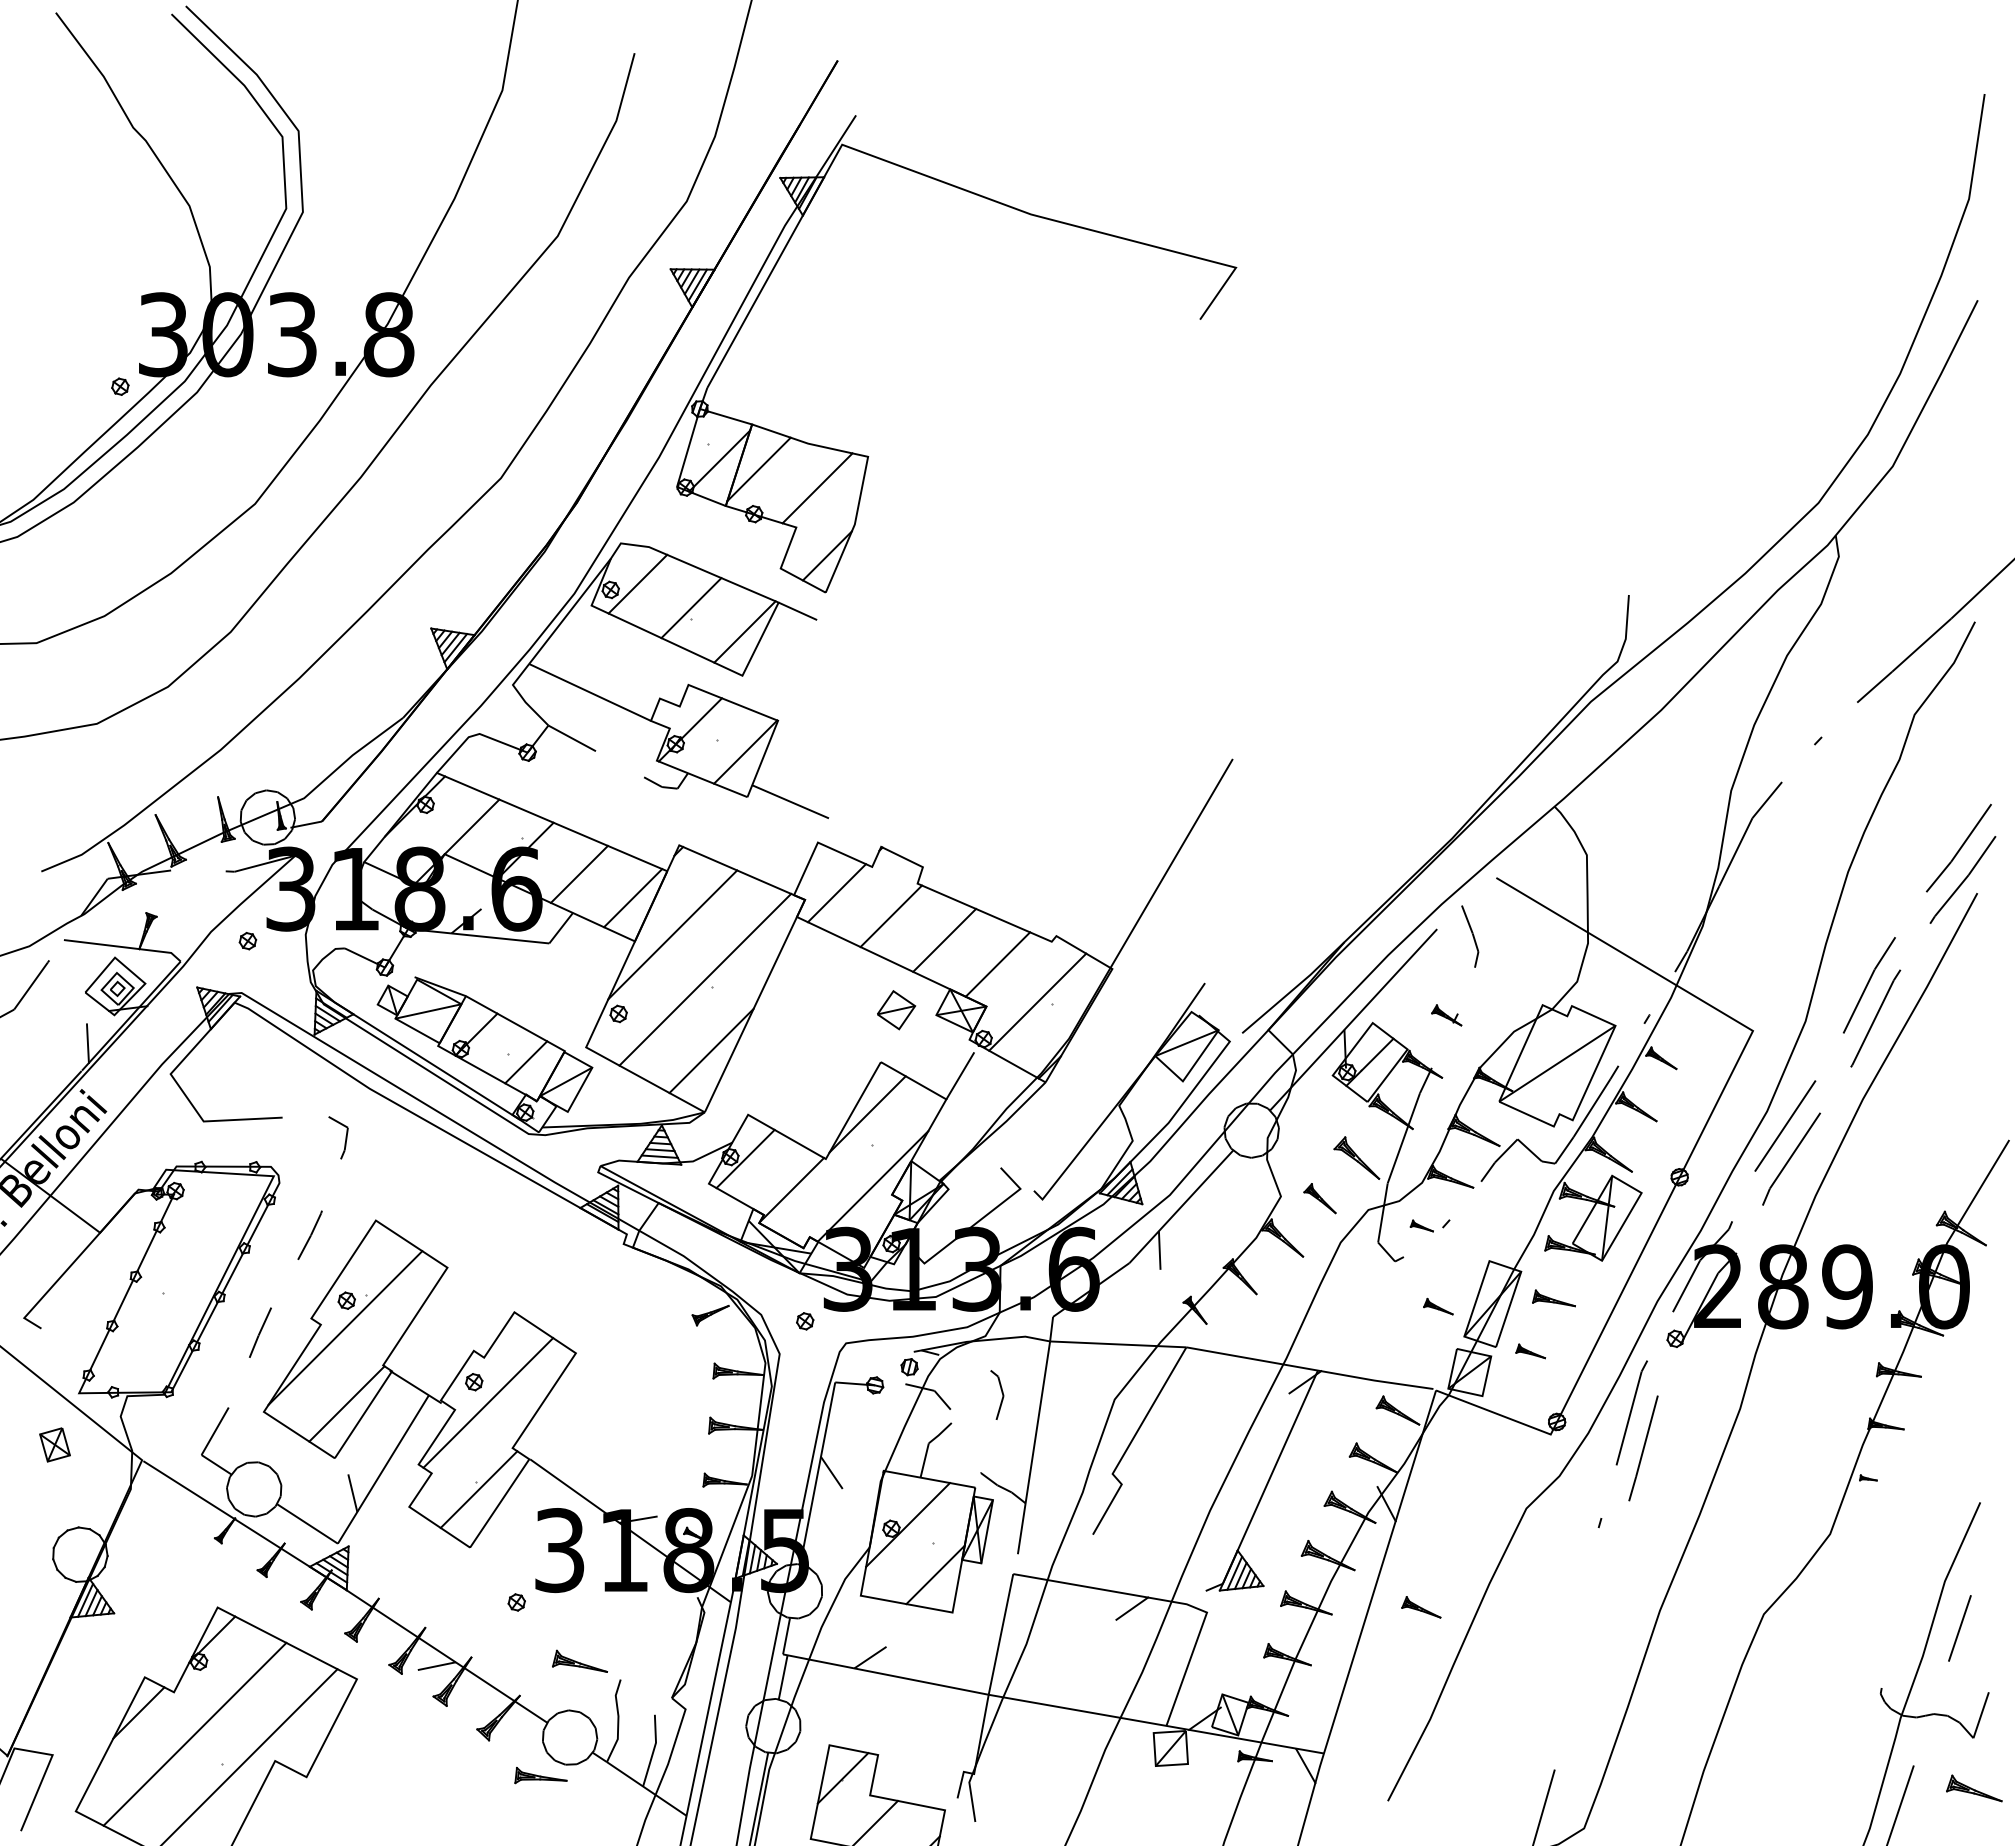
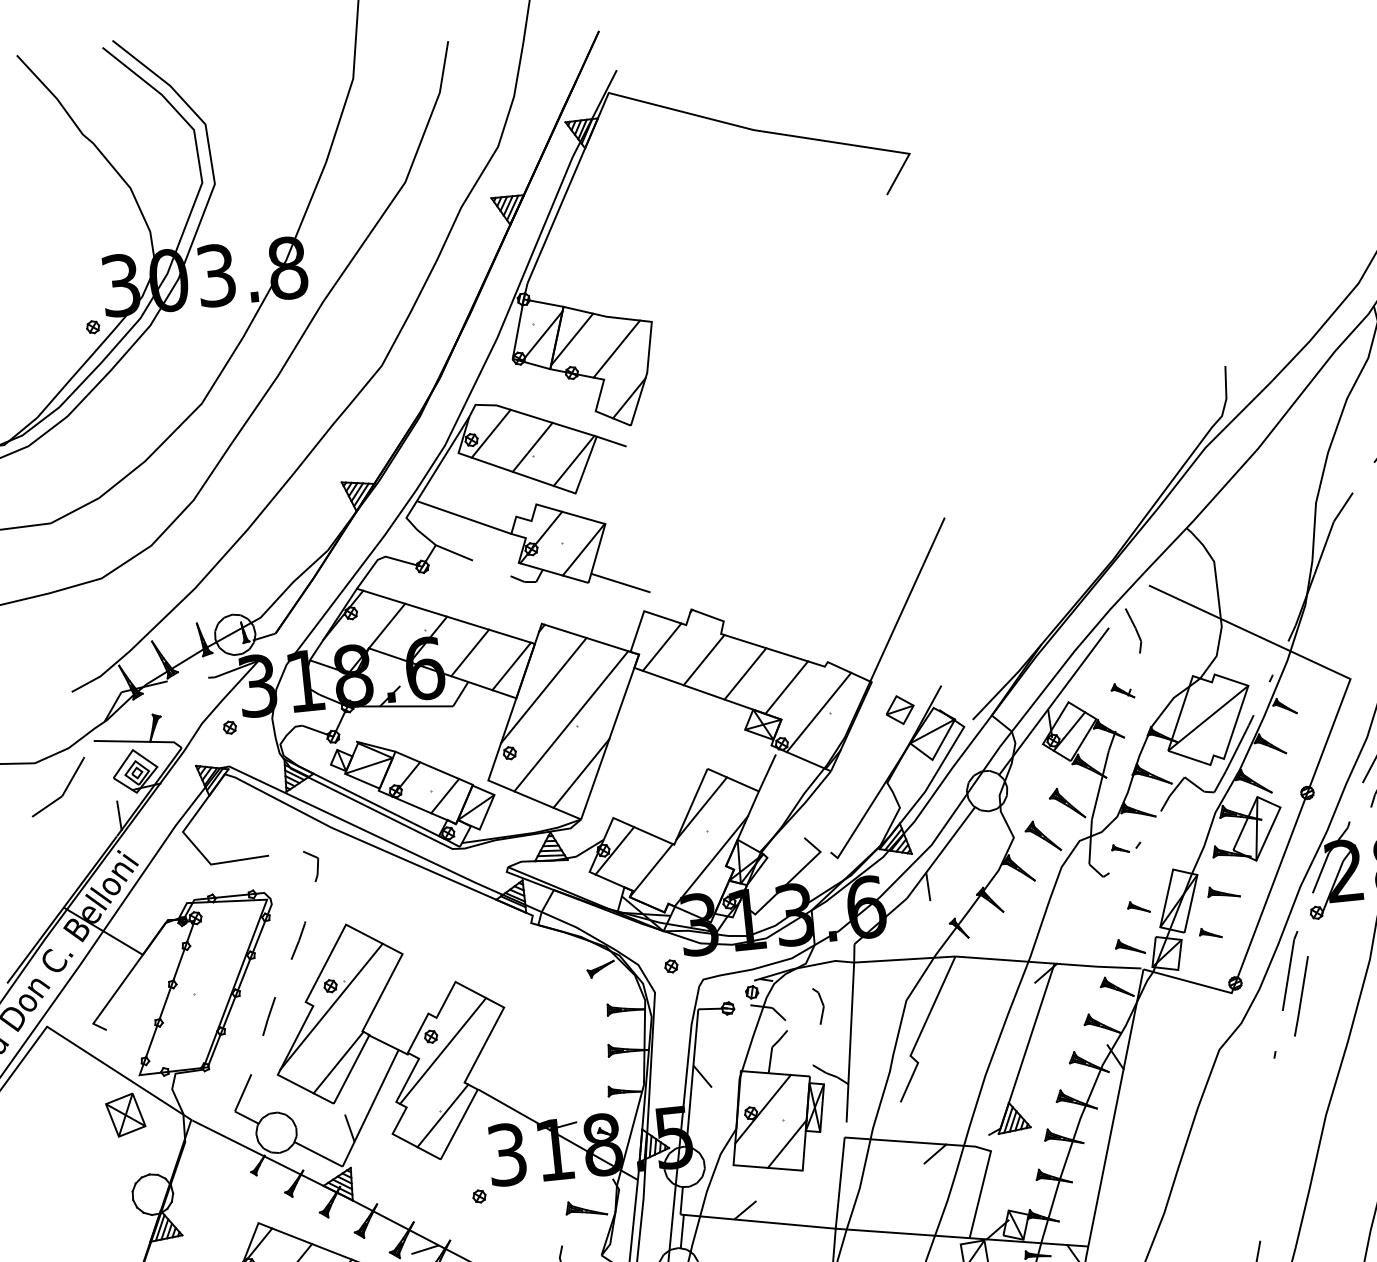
part: (896, 1010) -> (900, 710), moved
part: (1319, 1198) -> (1042, 836), size x1.43
part: (54, 1444) -> (125, 1114), size x1.67
part: (1421, 1607) -> (1130, 946), moved
part: (579, 1660) -> (585, 1207), moved

